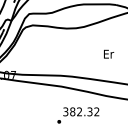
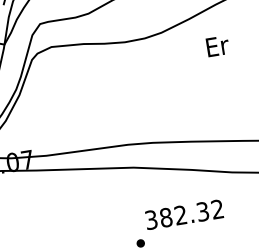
text: (109, 53) -> (218, 44), moved

